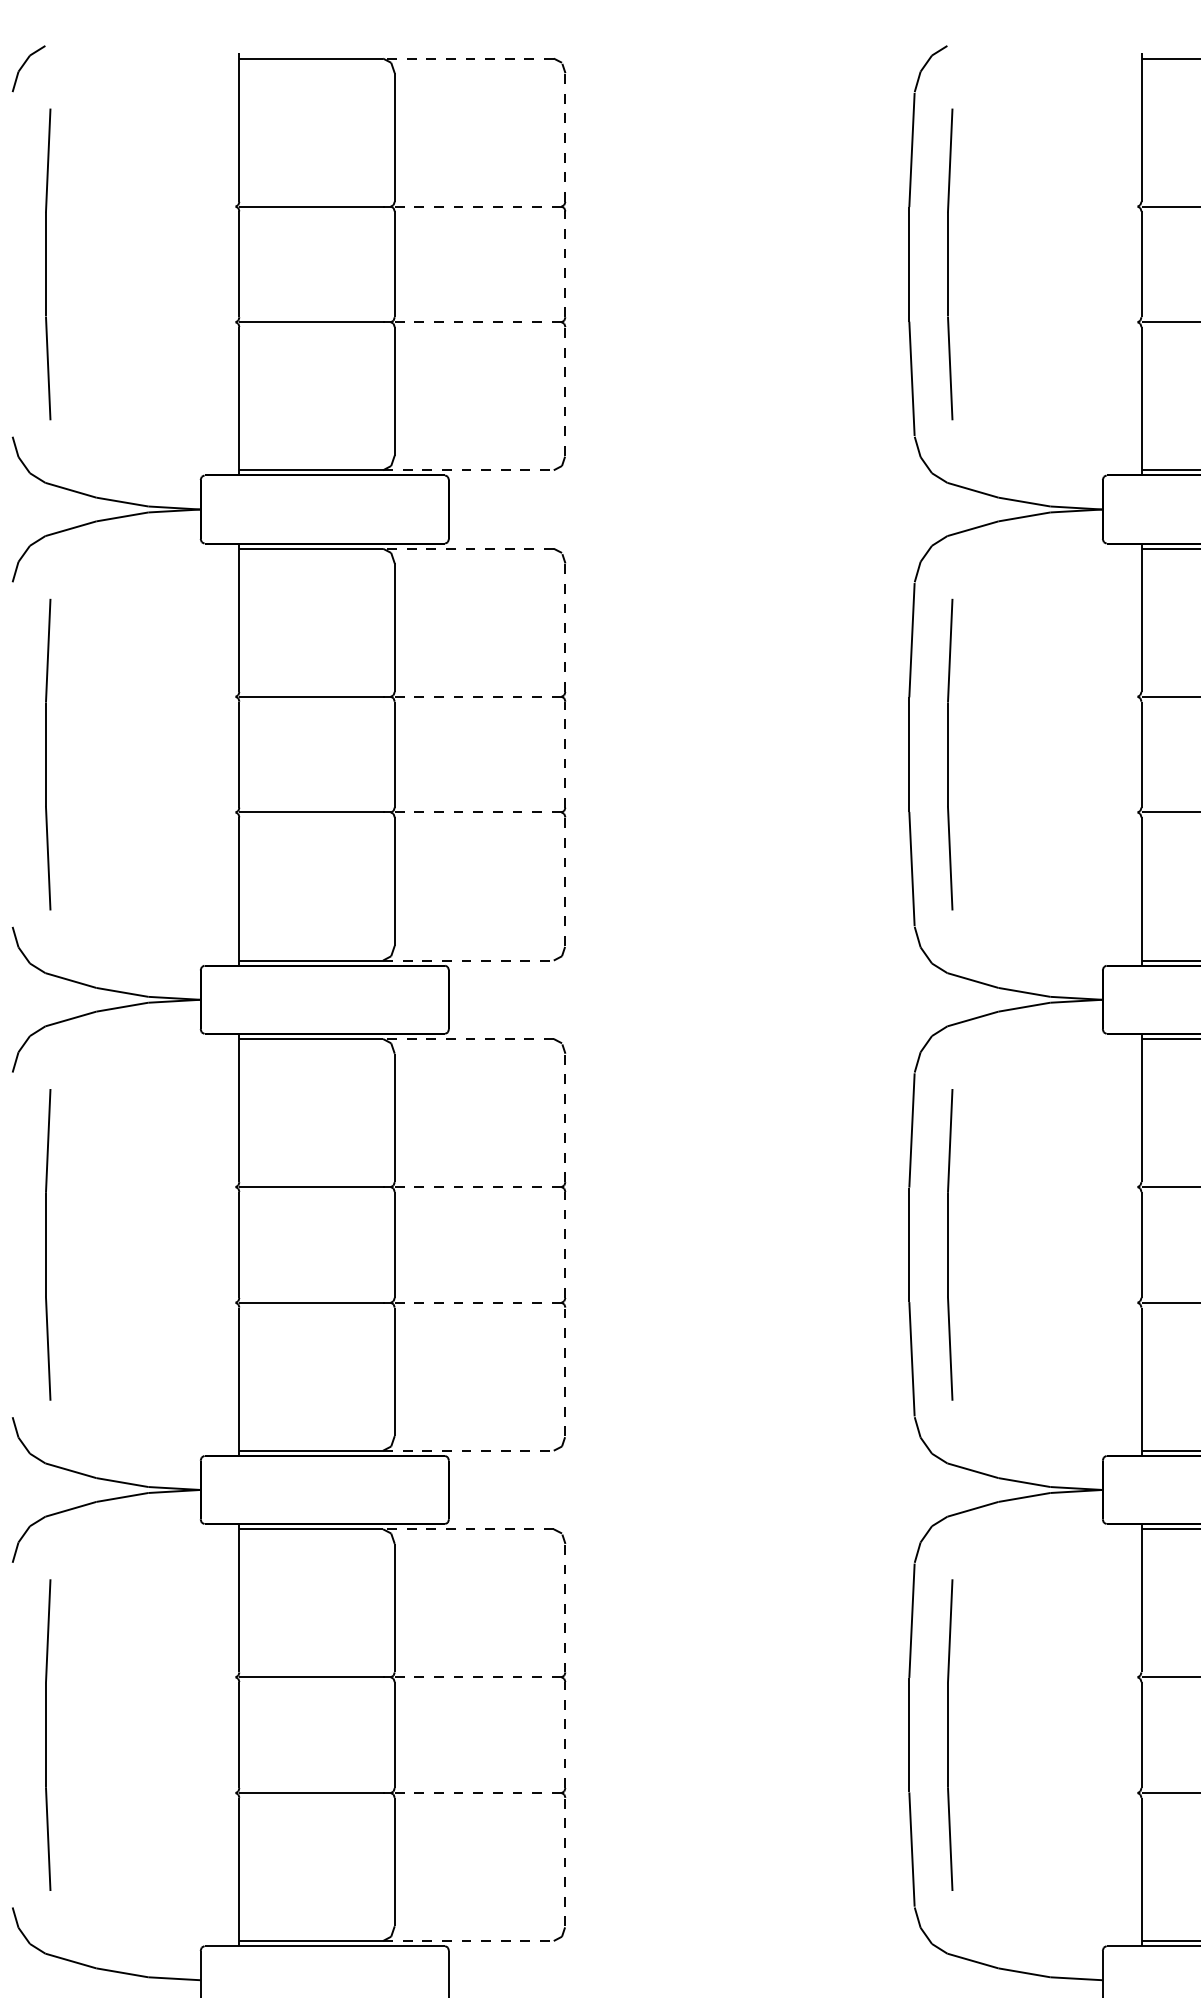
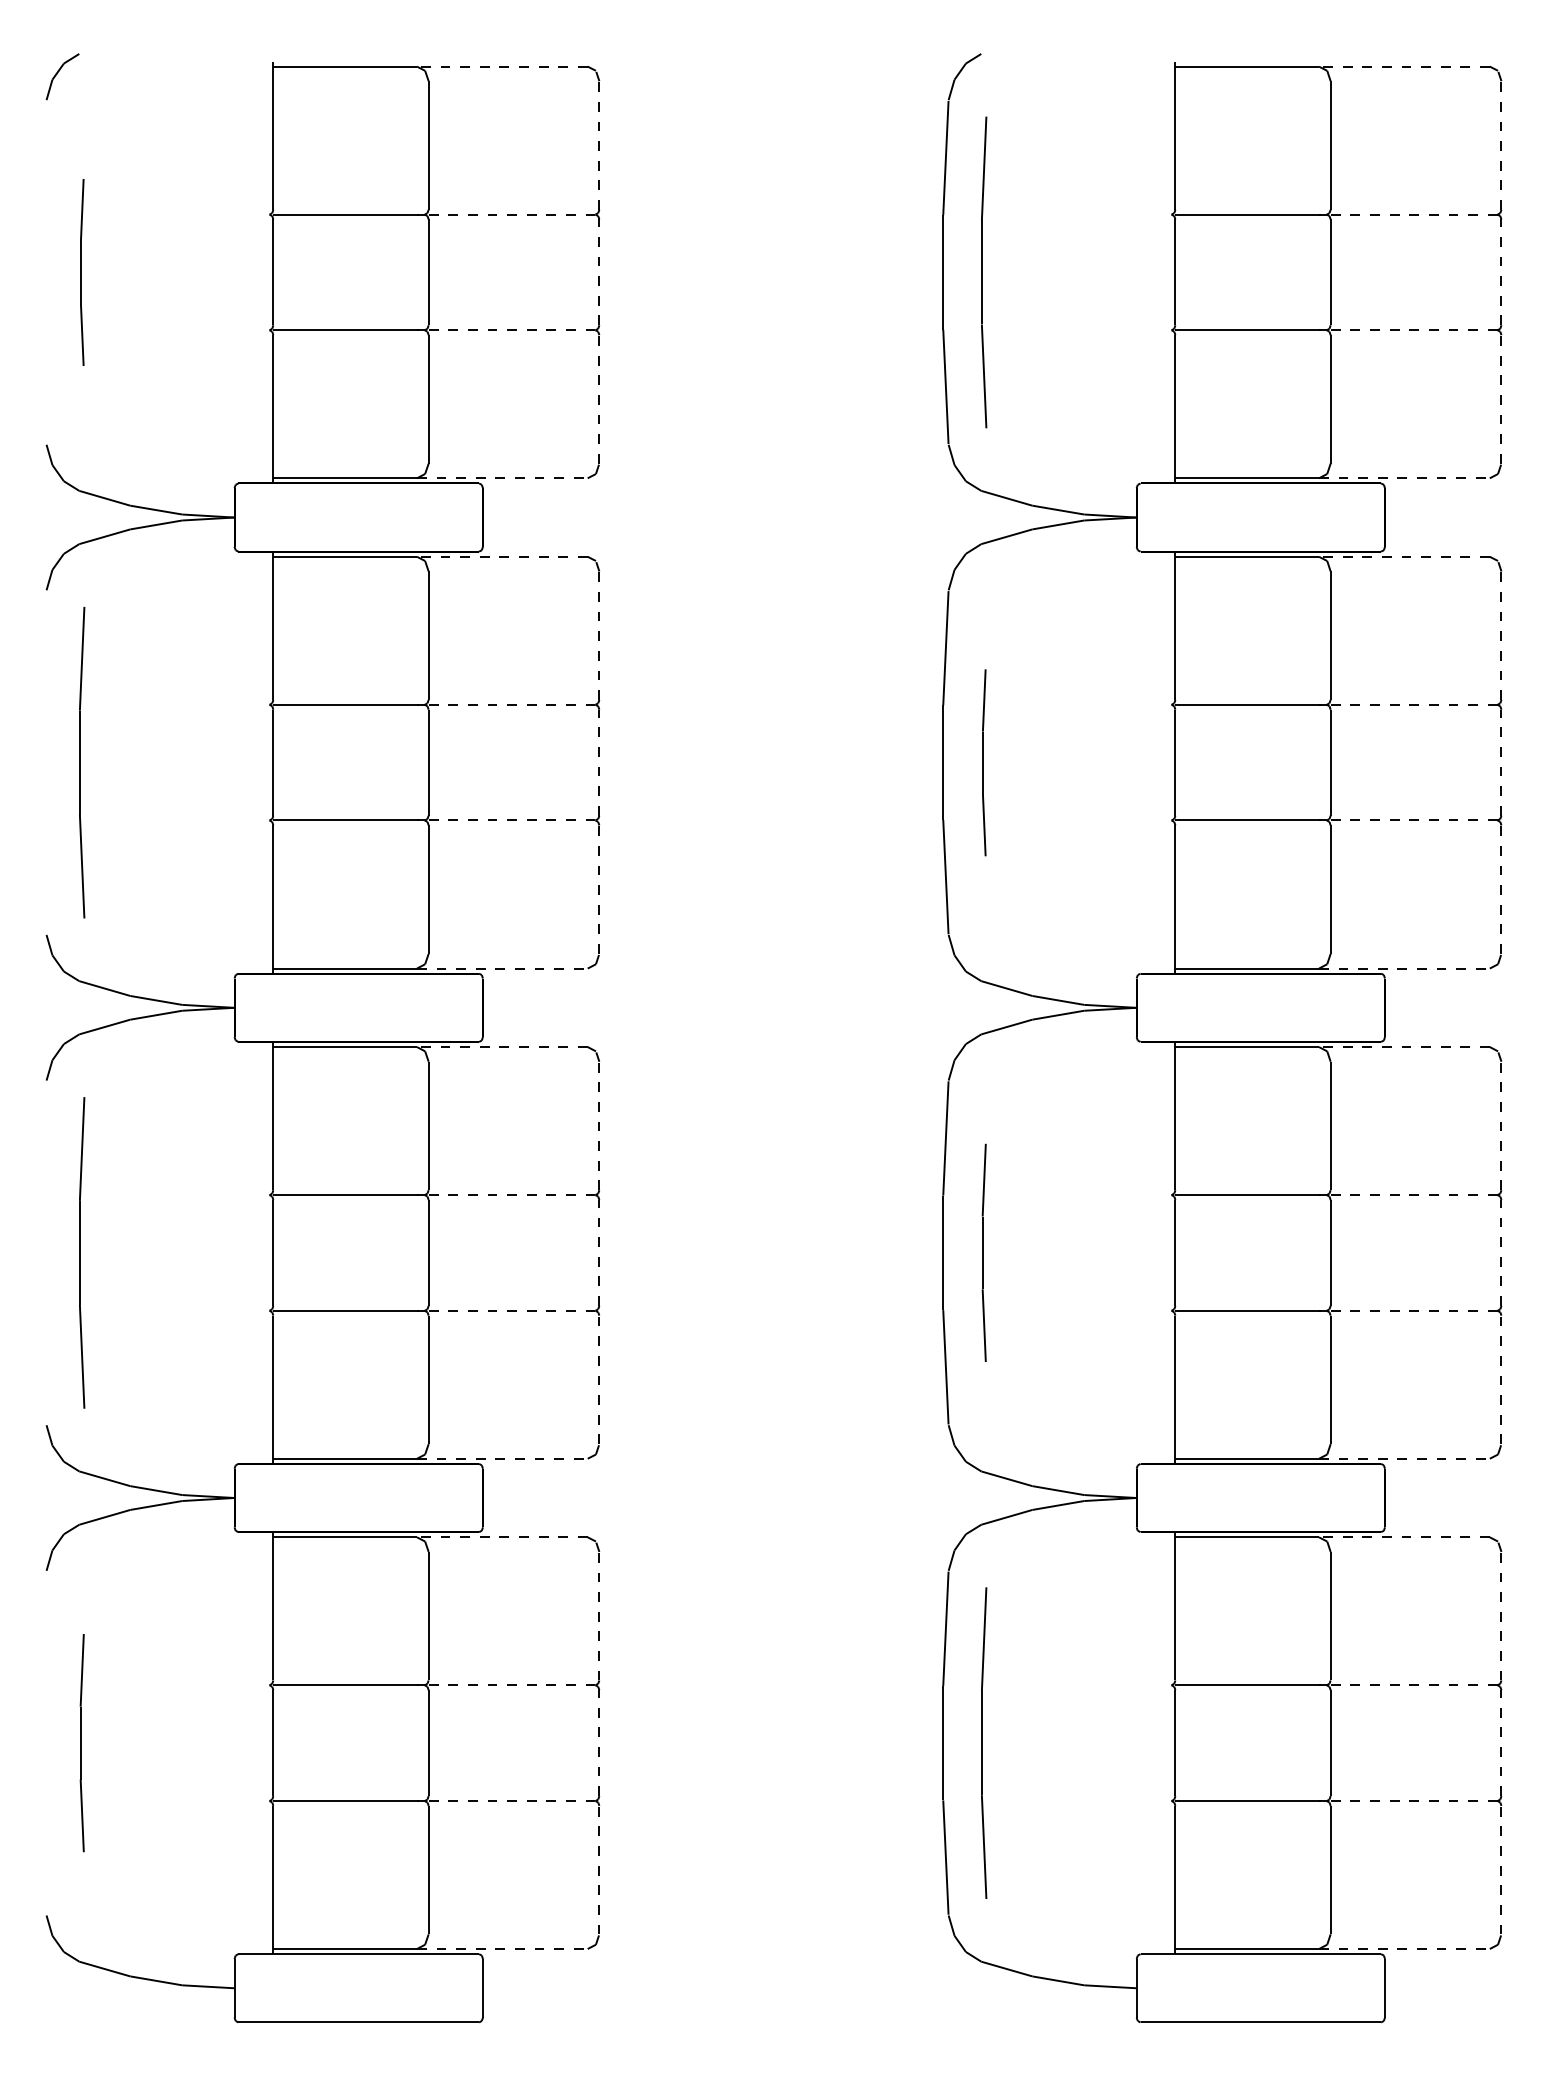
part: (48, 264) -> (82, 272), size x0.6
part: (950, 754) -> (984, 762), size x0.6
part: (950, 1244) -> (984, 1252), size x0.7
part: (48, 1734) -> (82, 1742), size x0.7

